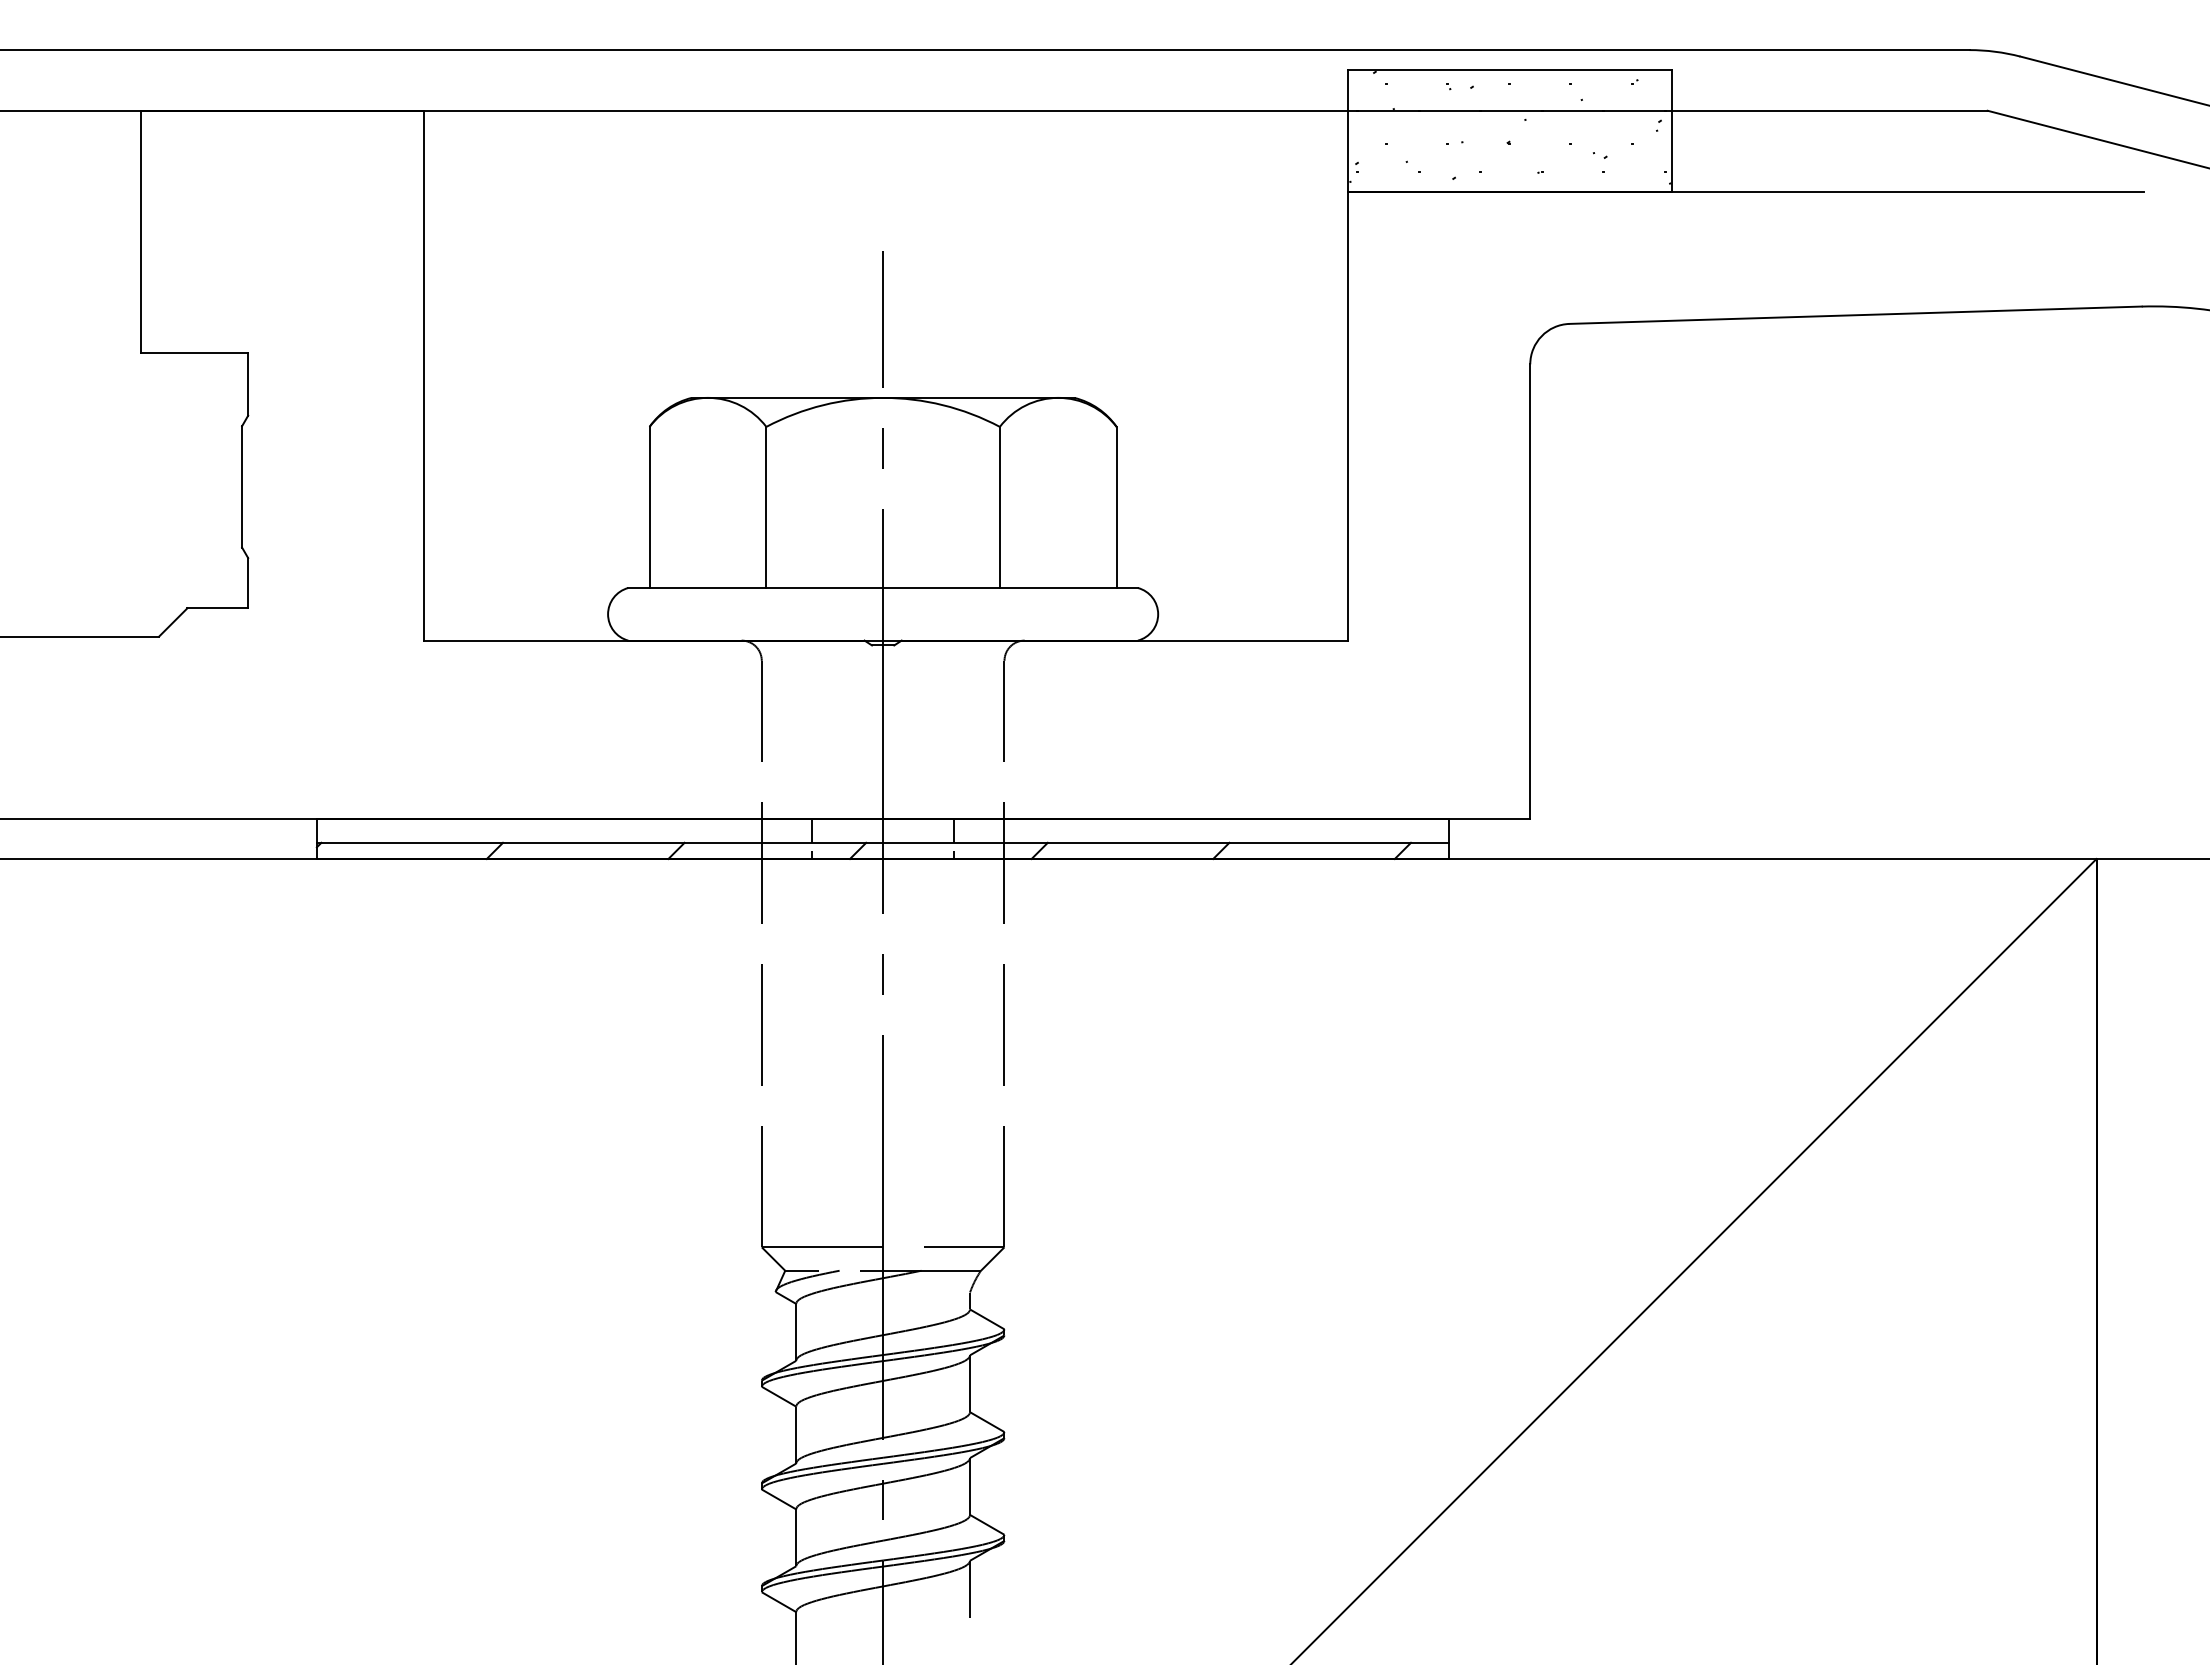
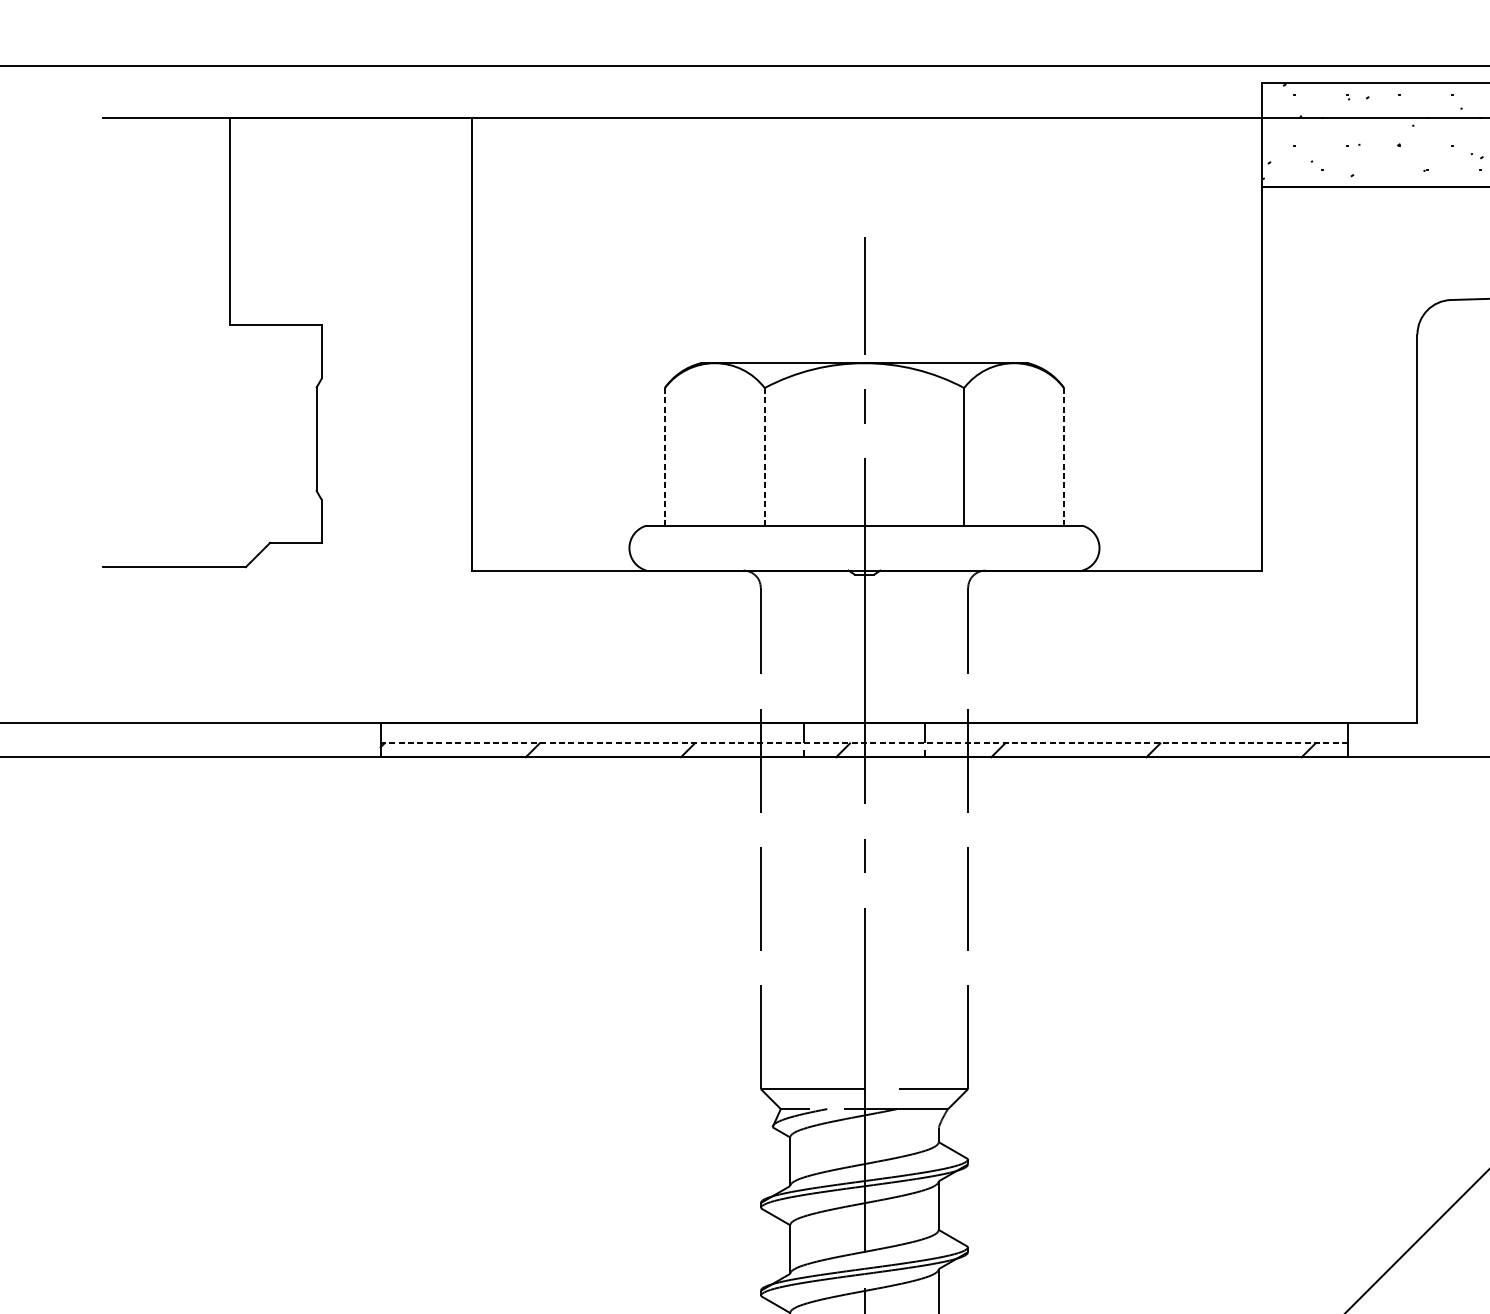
line: (649, 507) -> (664, 456), solid -> dashed
line: (766, 507) -> (764, 456), solid -> dashed
line: (1116, 507) -> (1063, 456), solid -> dashed
line: (882, 842) -> (863, 743), solid -> dashed

